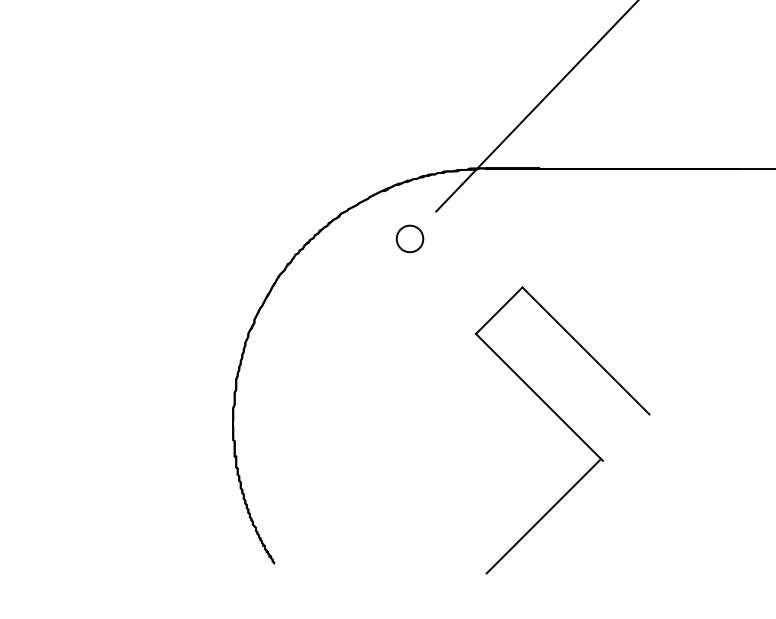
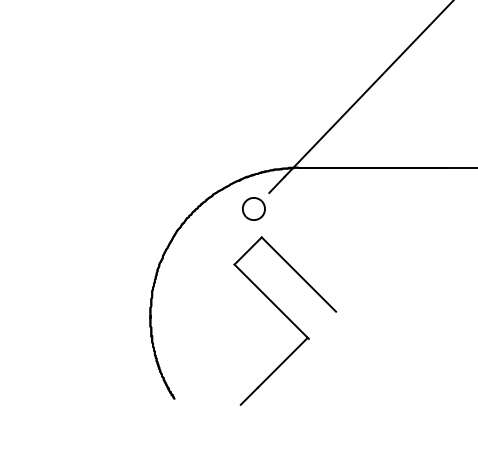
part: (409, 238) -> (253, 208), size x1.43
part: (563, 429) -> (285, 320), moved

